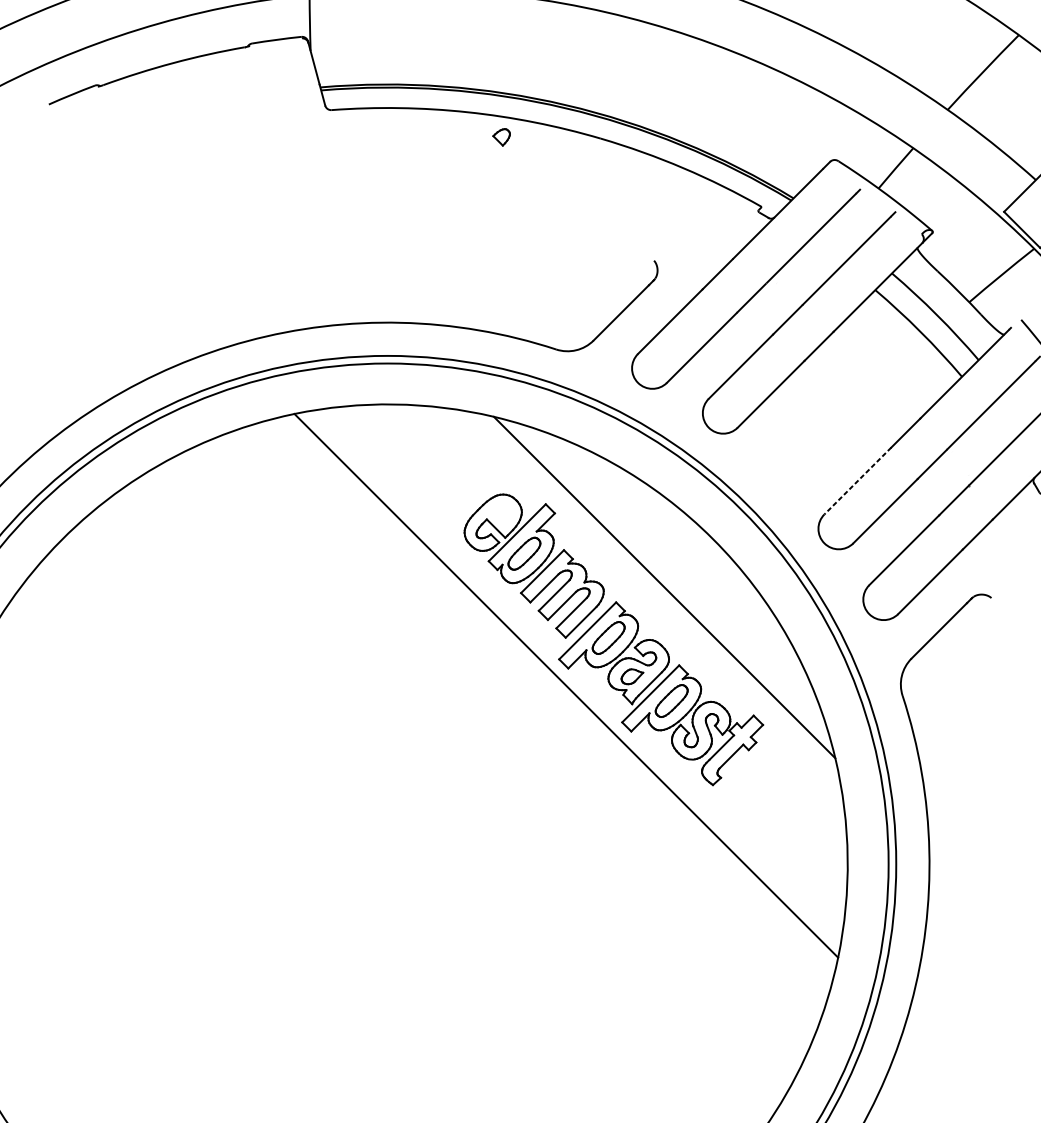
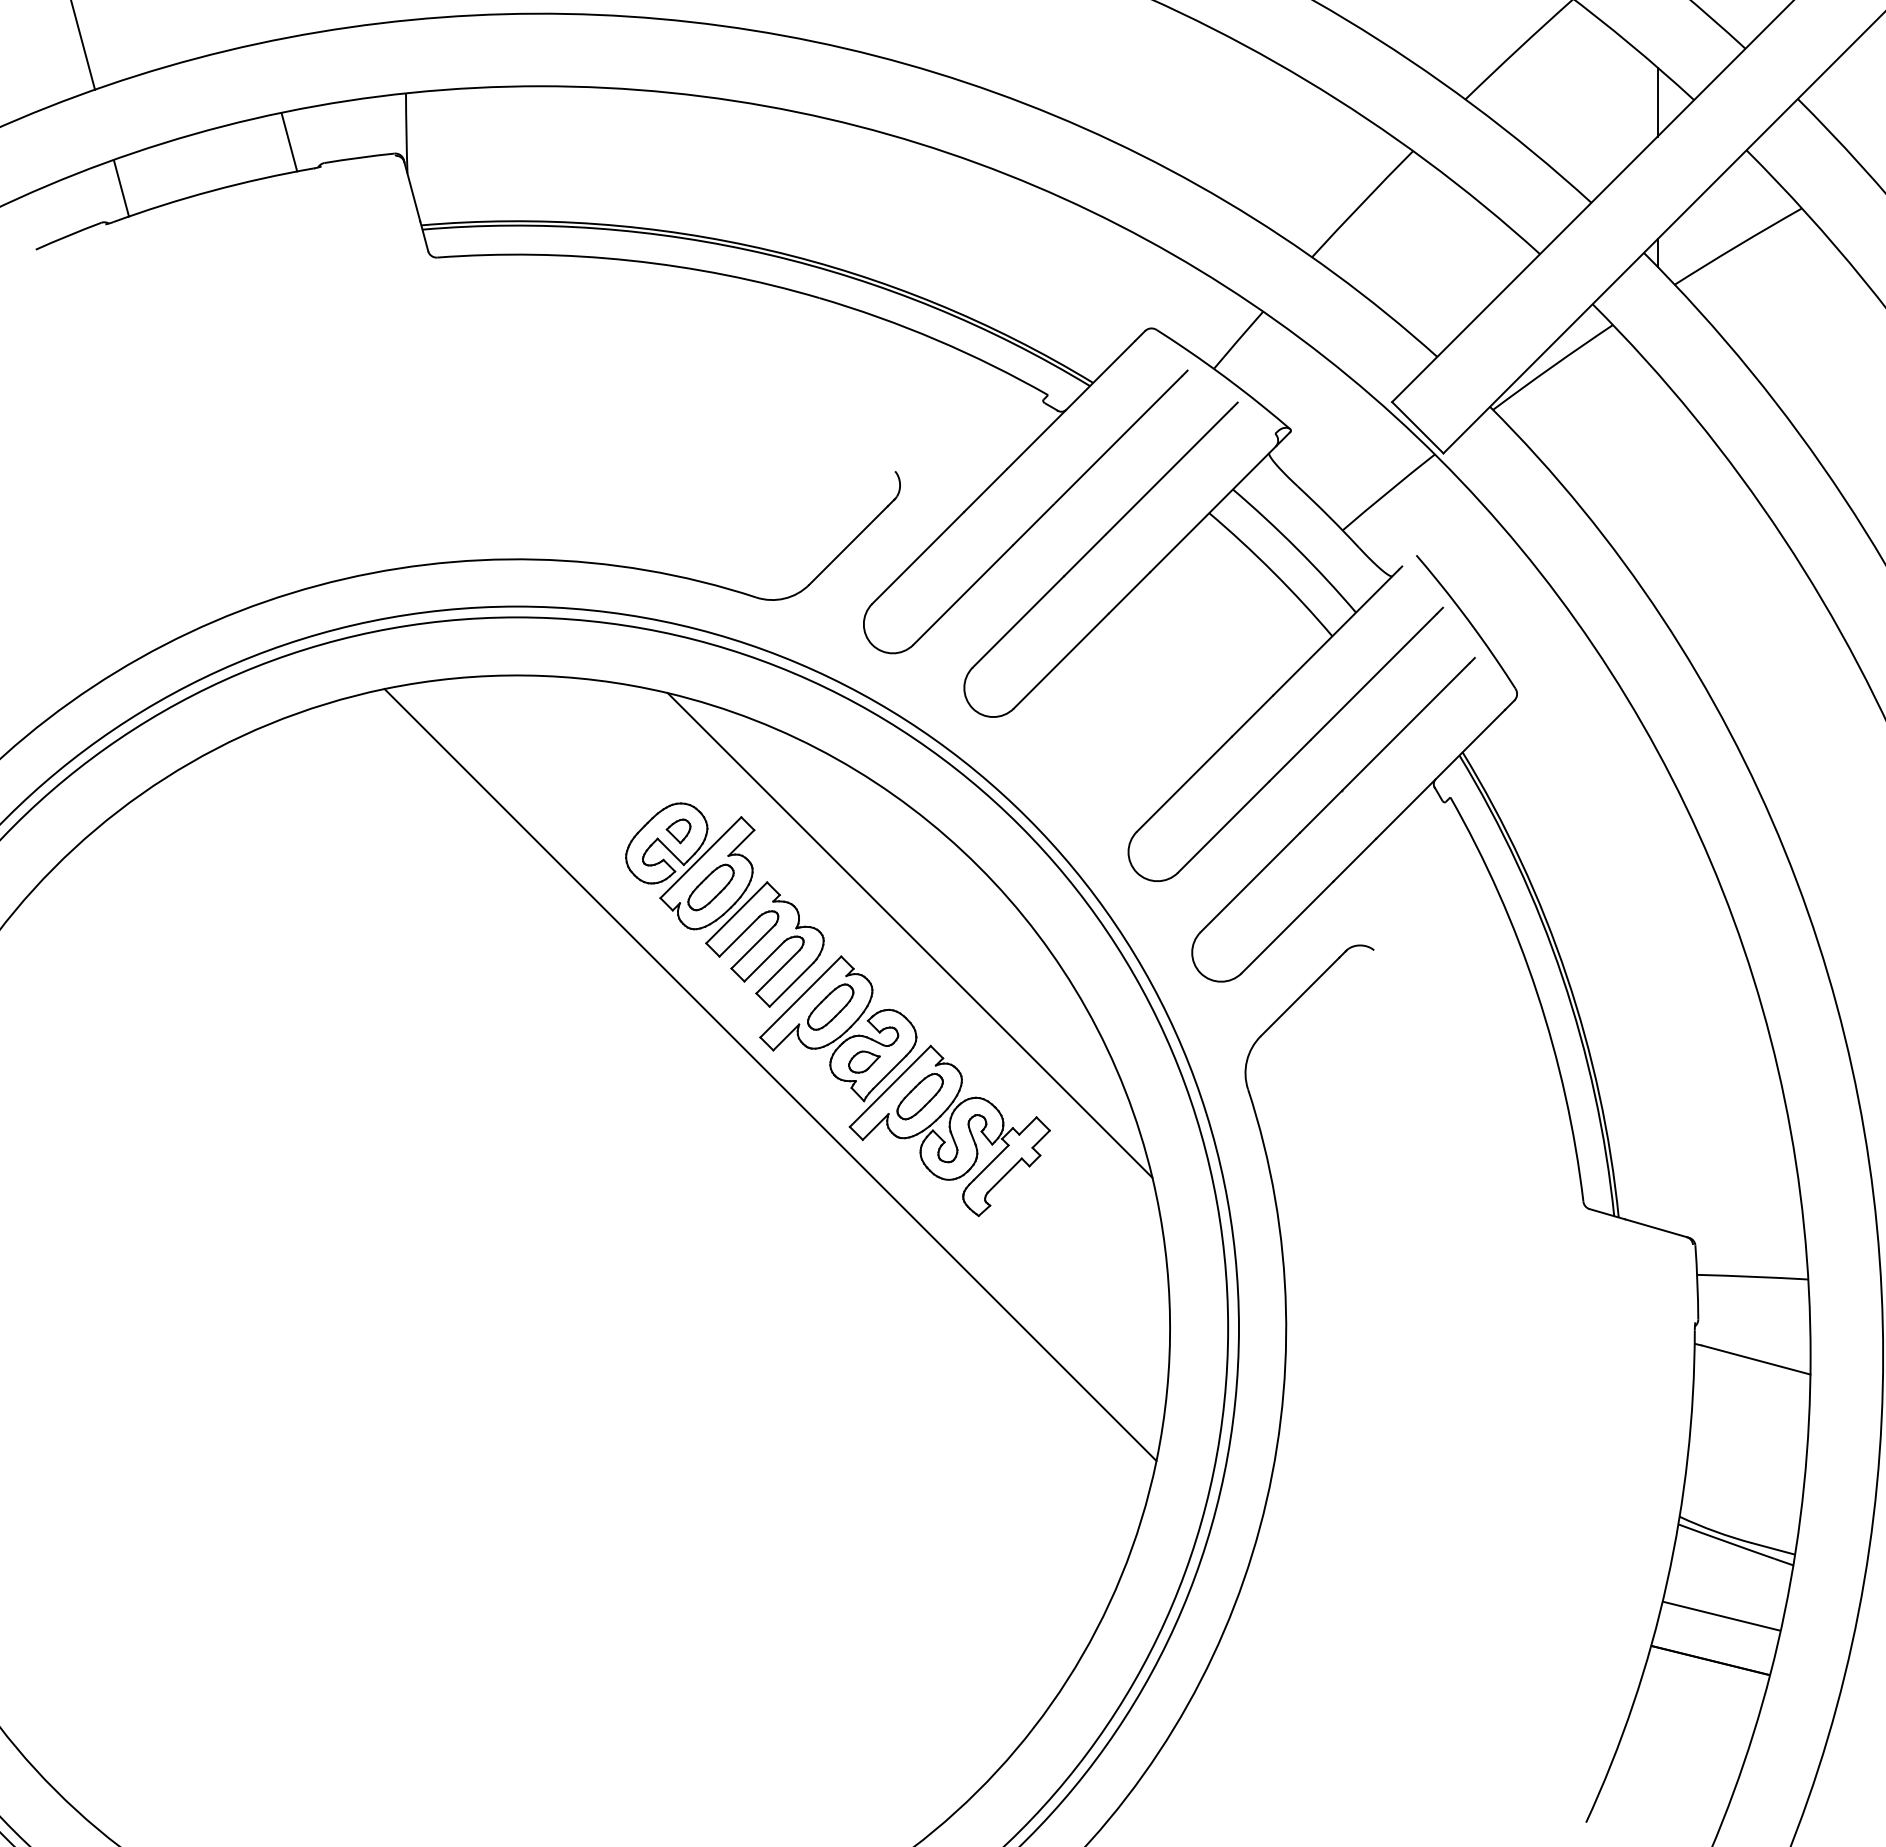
line: (227, 29) -> (289, 142), added
line: (109, 61) -> (121, 188), added
part: (501, 137) -> (678, 831), moved
line: (857, 481) -> (1184, 784), dashed -> solid

